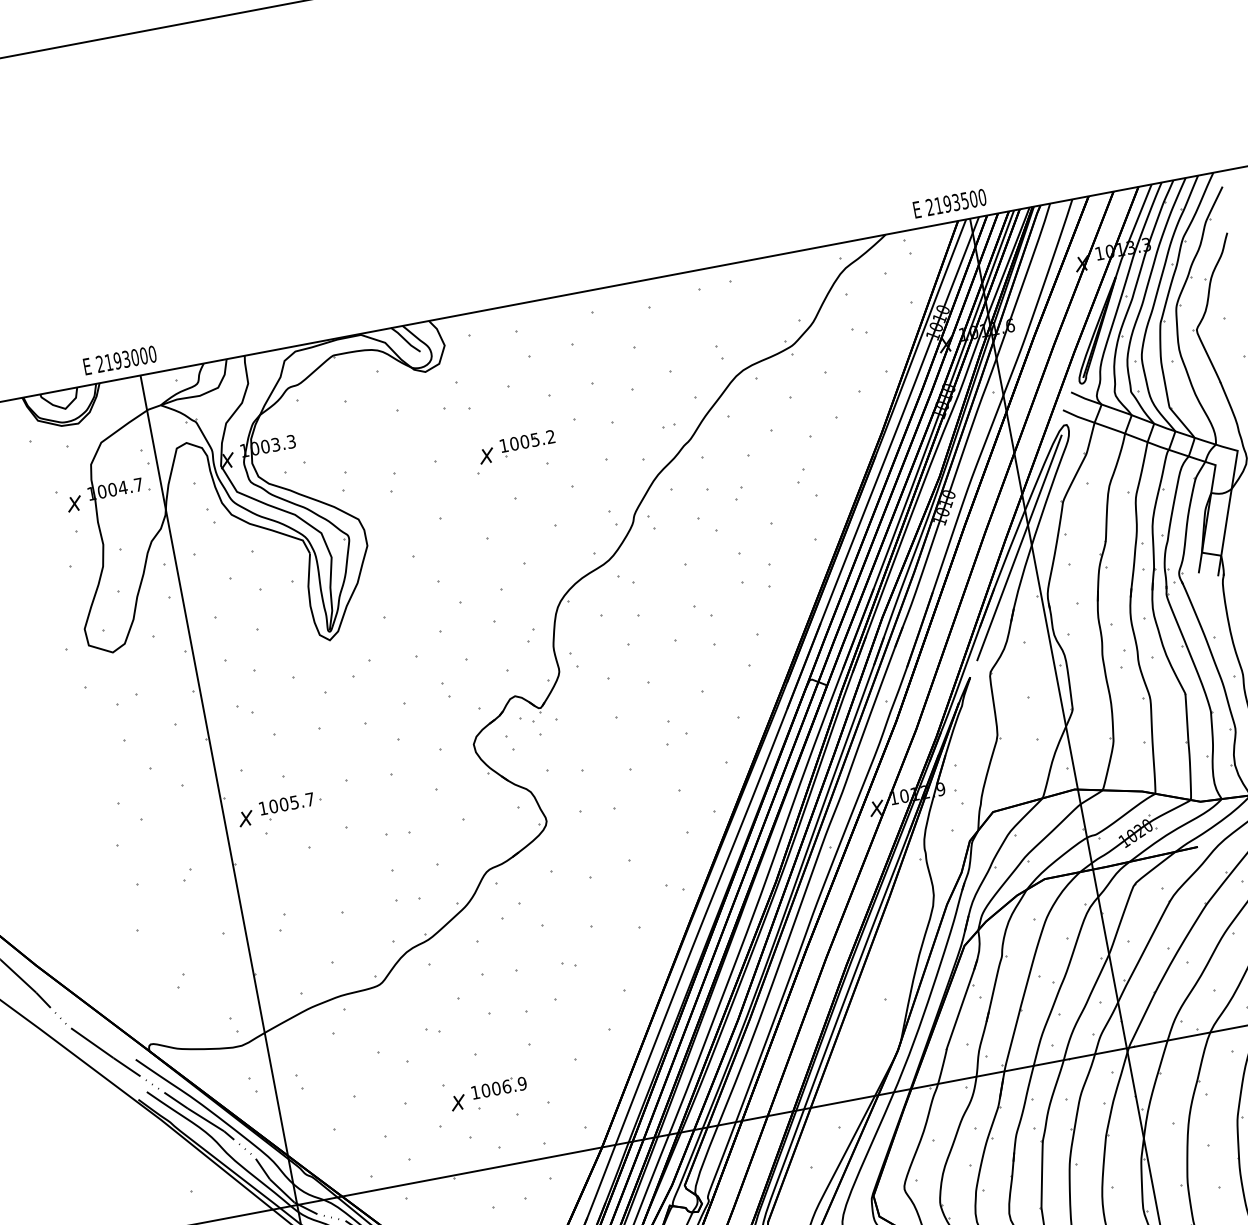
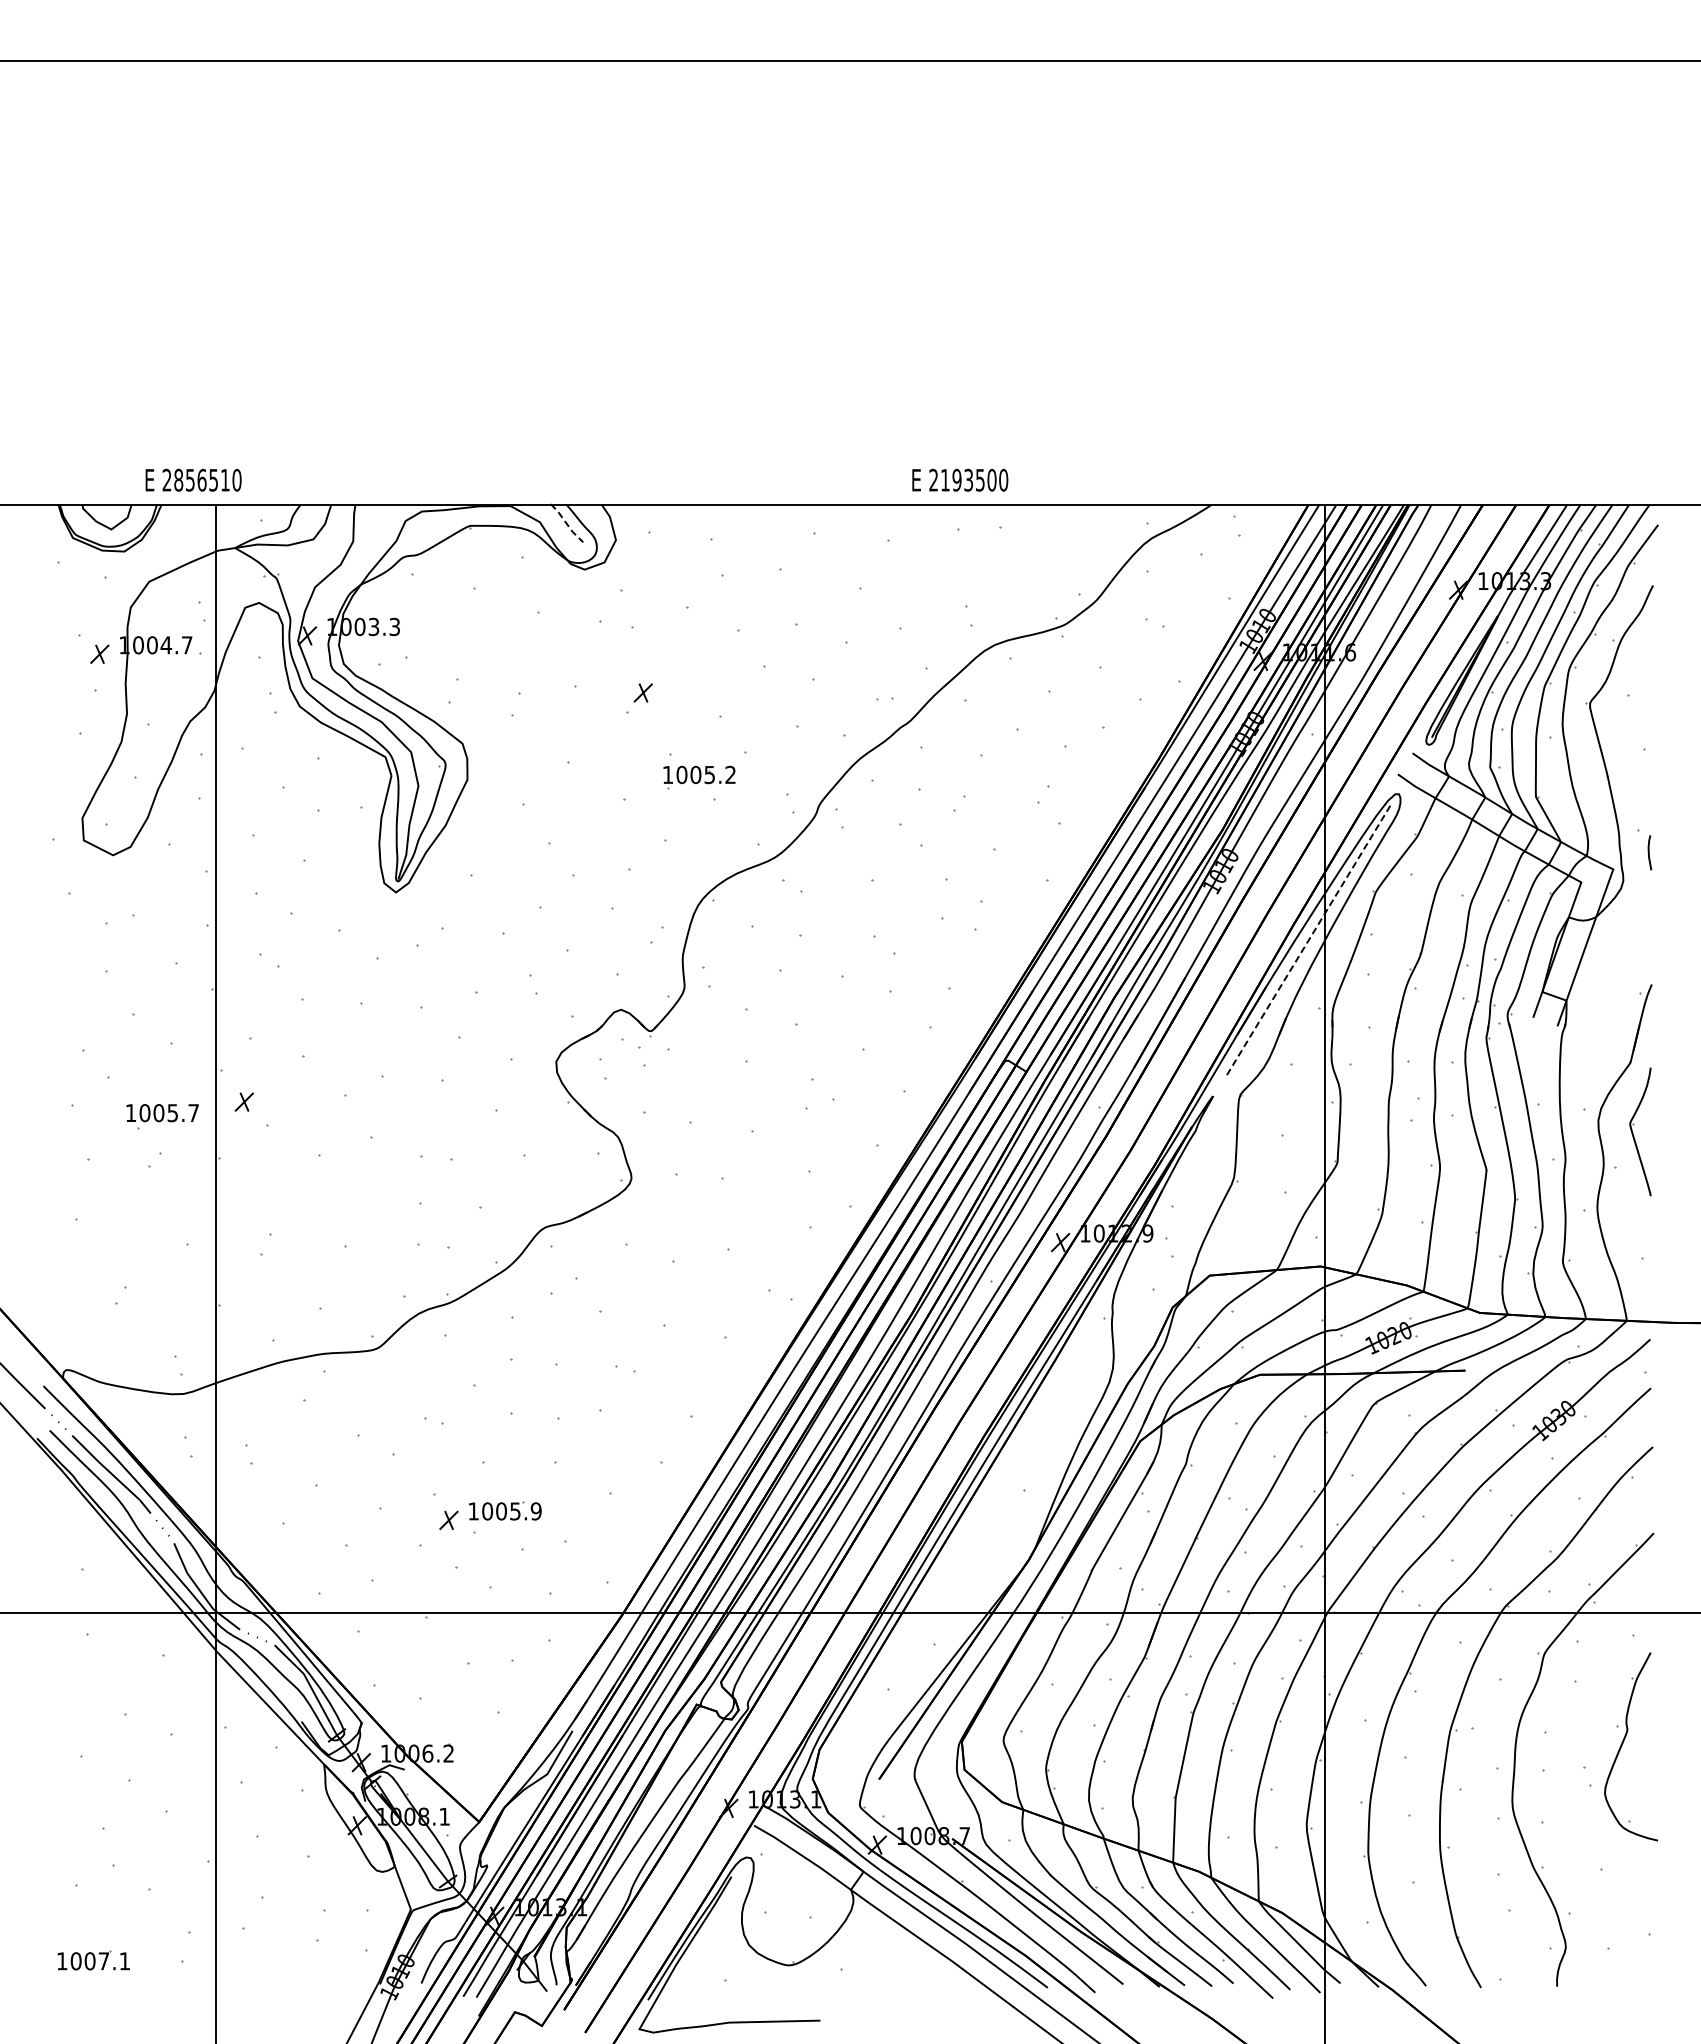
text: (949, 203) -> (960, 479), moved
line: (405, 340) -> (566, 523), solid -> dashed
text: (125, 358) -> (201, 479), 2193000 -> 2856510
part: (527, 443) -> (699, 777), moved
line: (1019, 547) -> (1308, 941), solid -> dashed
part: (287, 806) -> (162, 1116), moved
text: (506, 1086) -> (515, 1511), 1006.9 -> 1005.9

